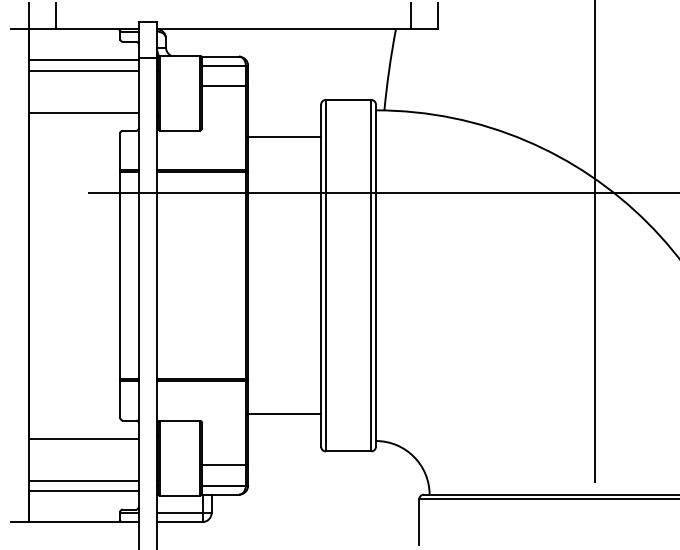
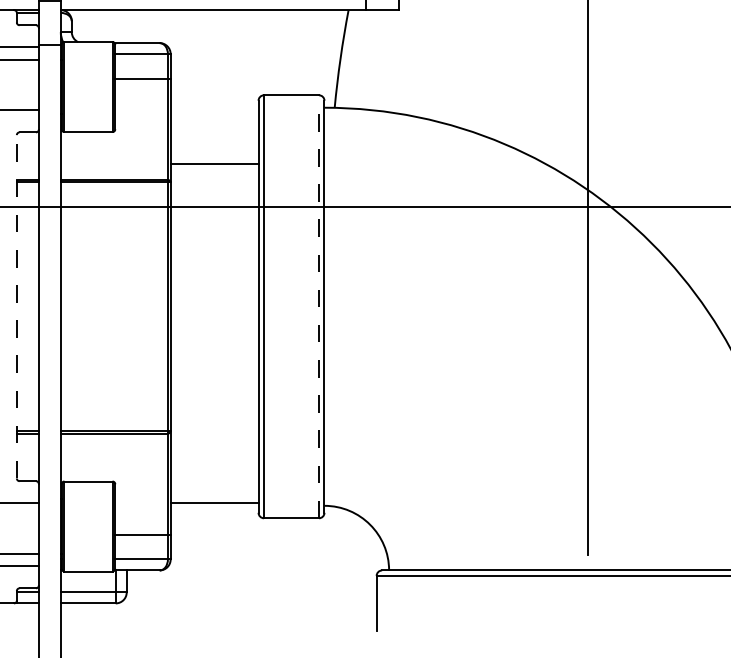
line: (284, 136) -> (214, 163), moved
line: (120, 275) -> (16, 306), solid -> dashed
line: (371, 275) -> (319, 306), solid -> dashed
line: (284, 414) -> (214, 502), moved

